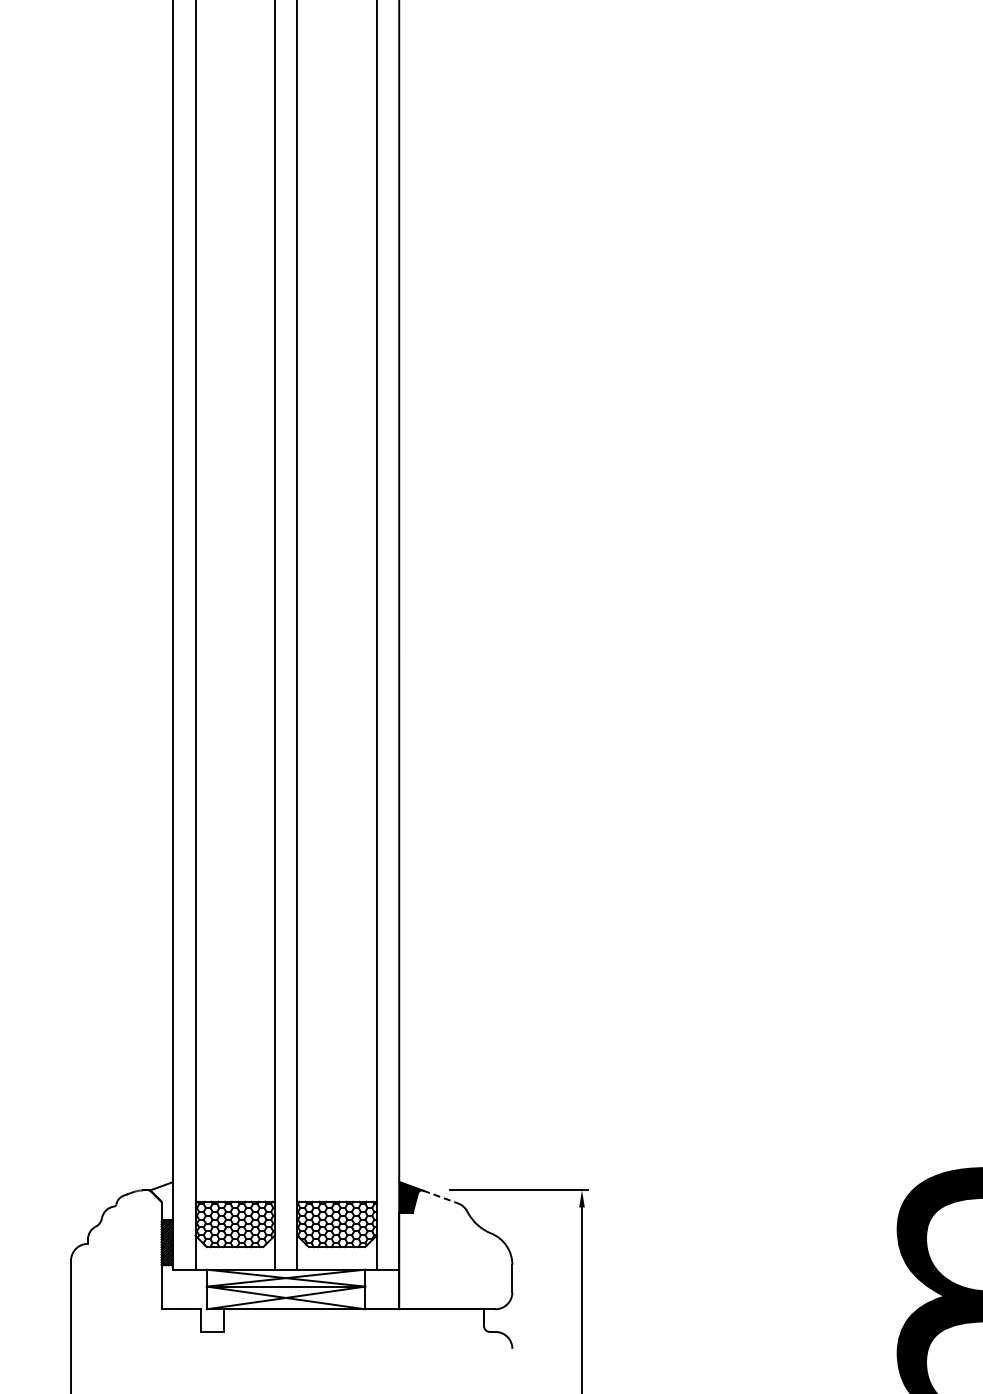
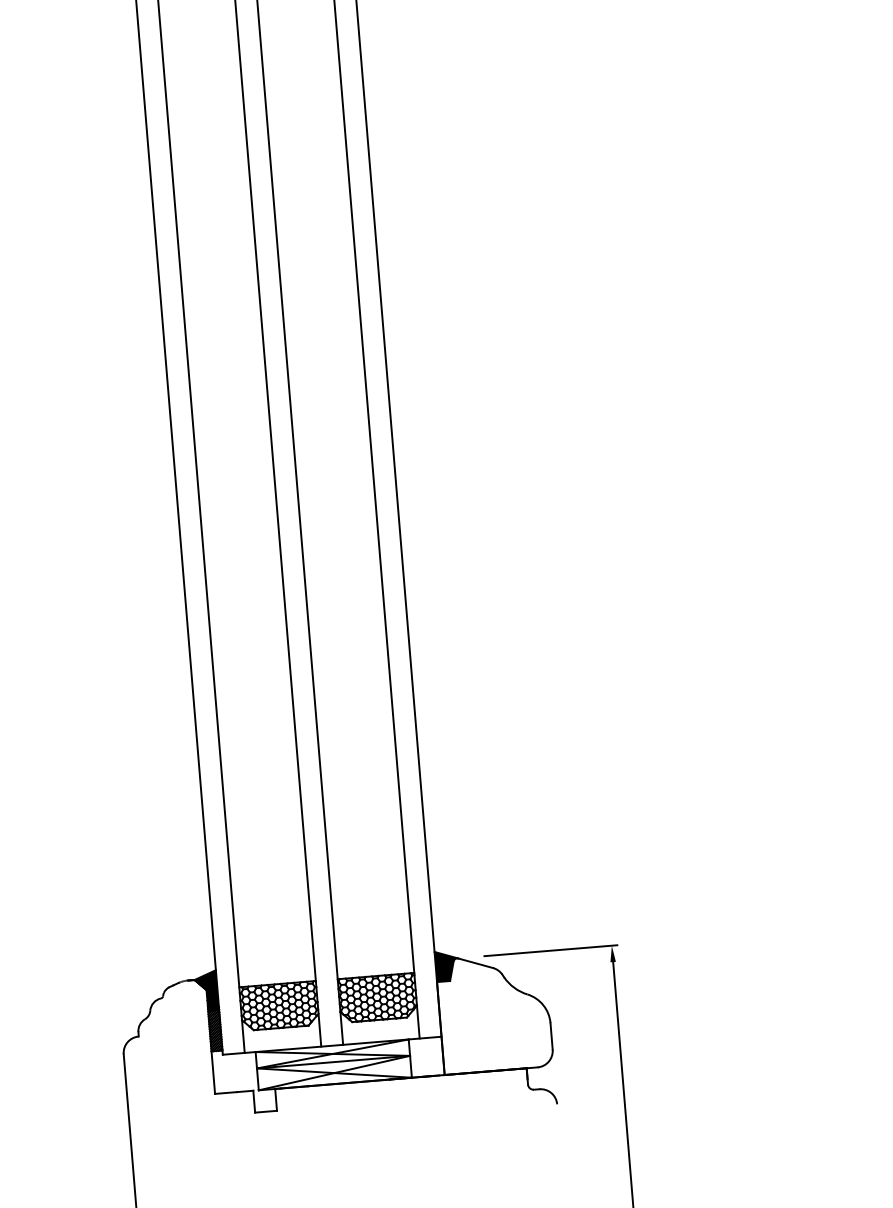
line: (441, 1197) -> (476, 963), dashed -> solid
fill: (161, 1203) -> (206, 991), added

